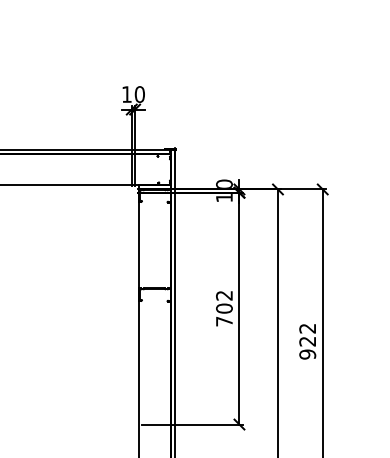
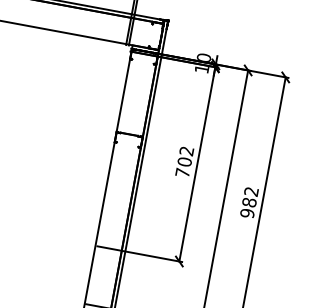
text: (307, 341) -> (249, 202), 922 -> 982

